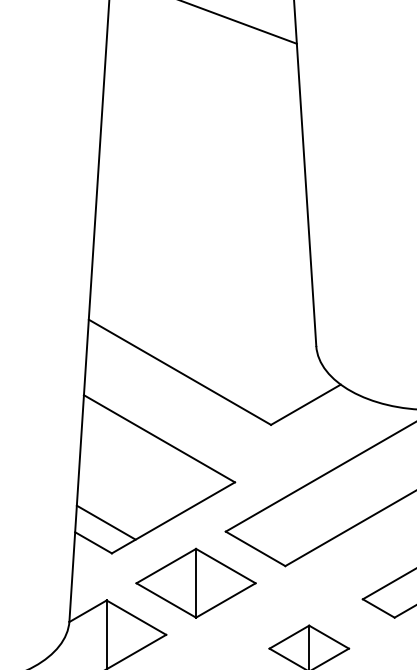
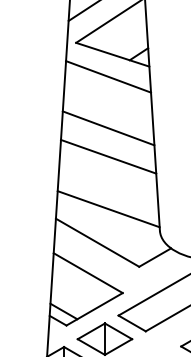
line: (203, 122) -> (108, 128), added
line: (203, 183) -> (108, 156), added
line: (203, 299) -> (108, 209), added

